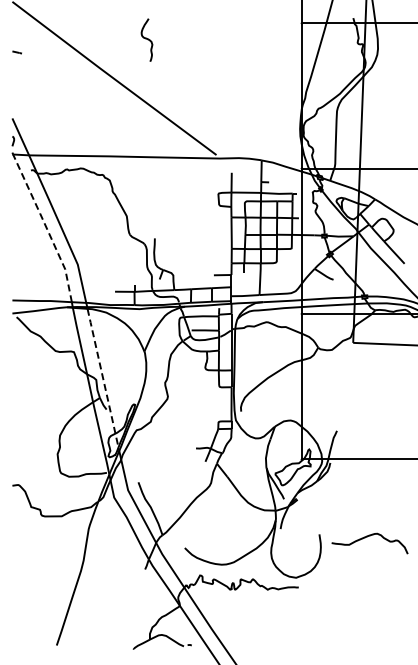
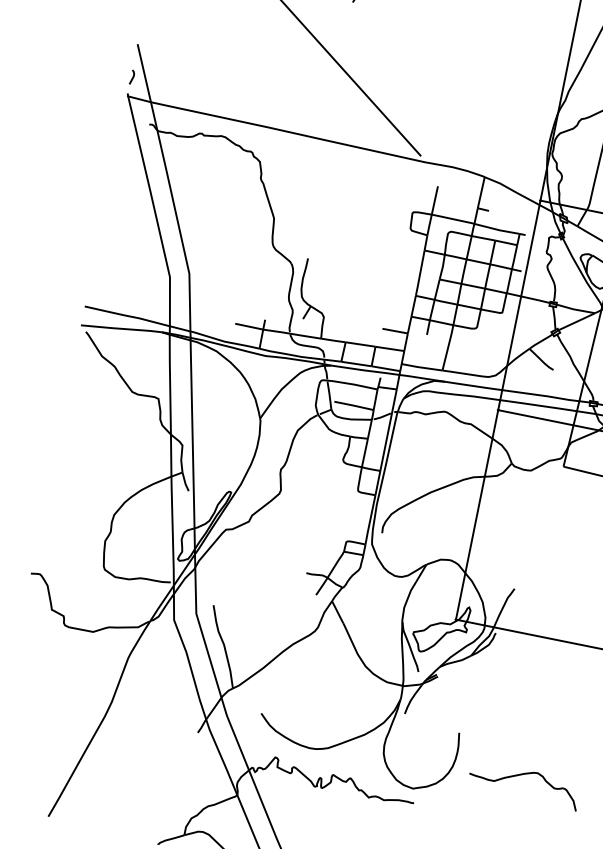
line: (46, 227) -> (155, 211), dashed -> solid
line: (103, 379) -> (193, 446), dashed -> solid
curve: (367, 537) -> (522, 775), moved

